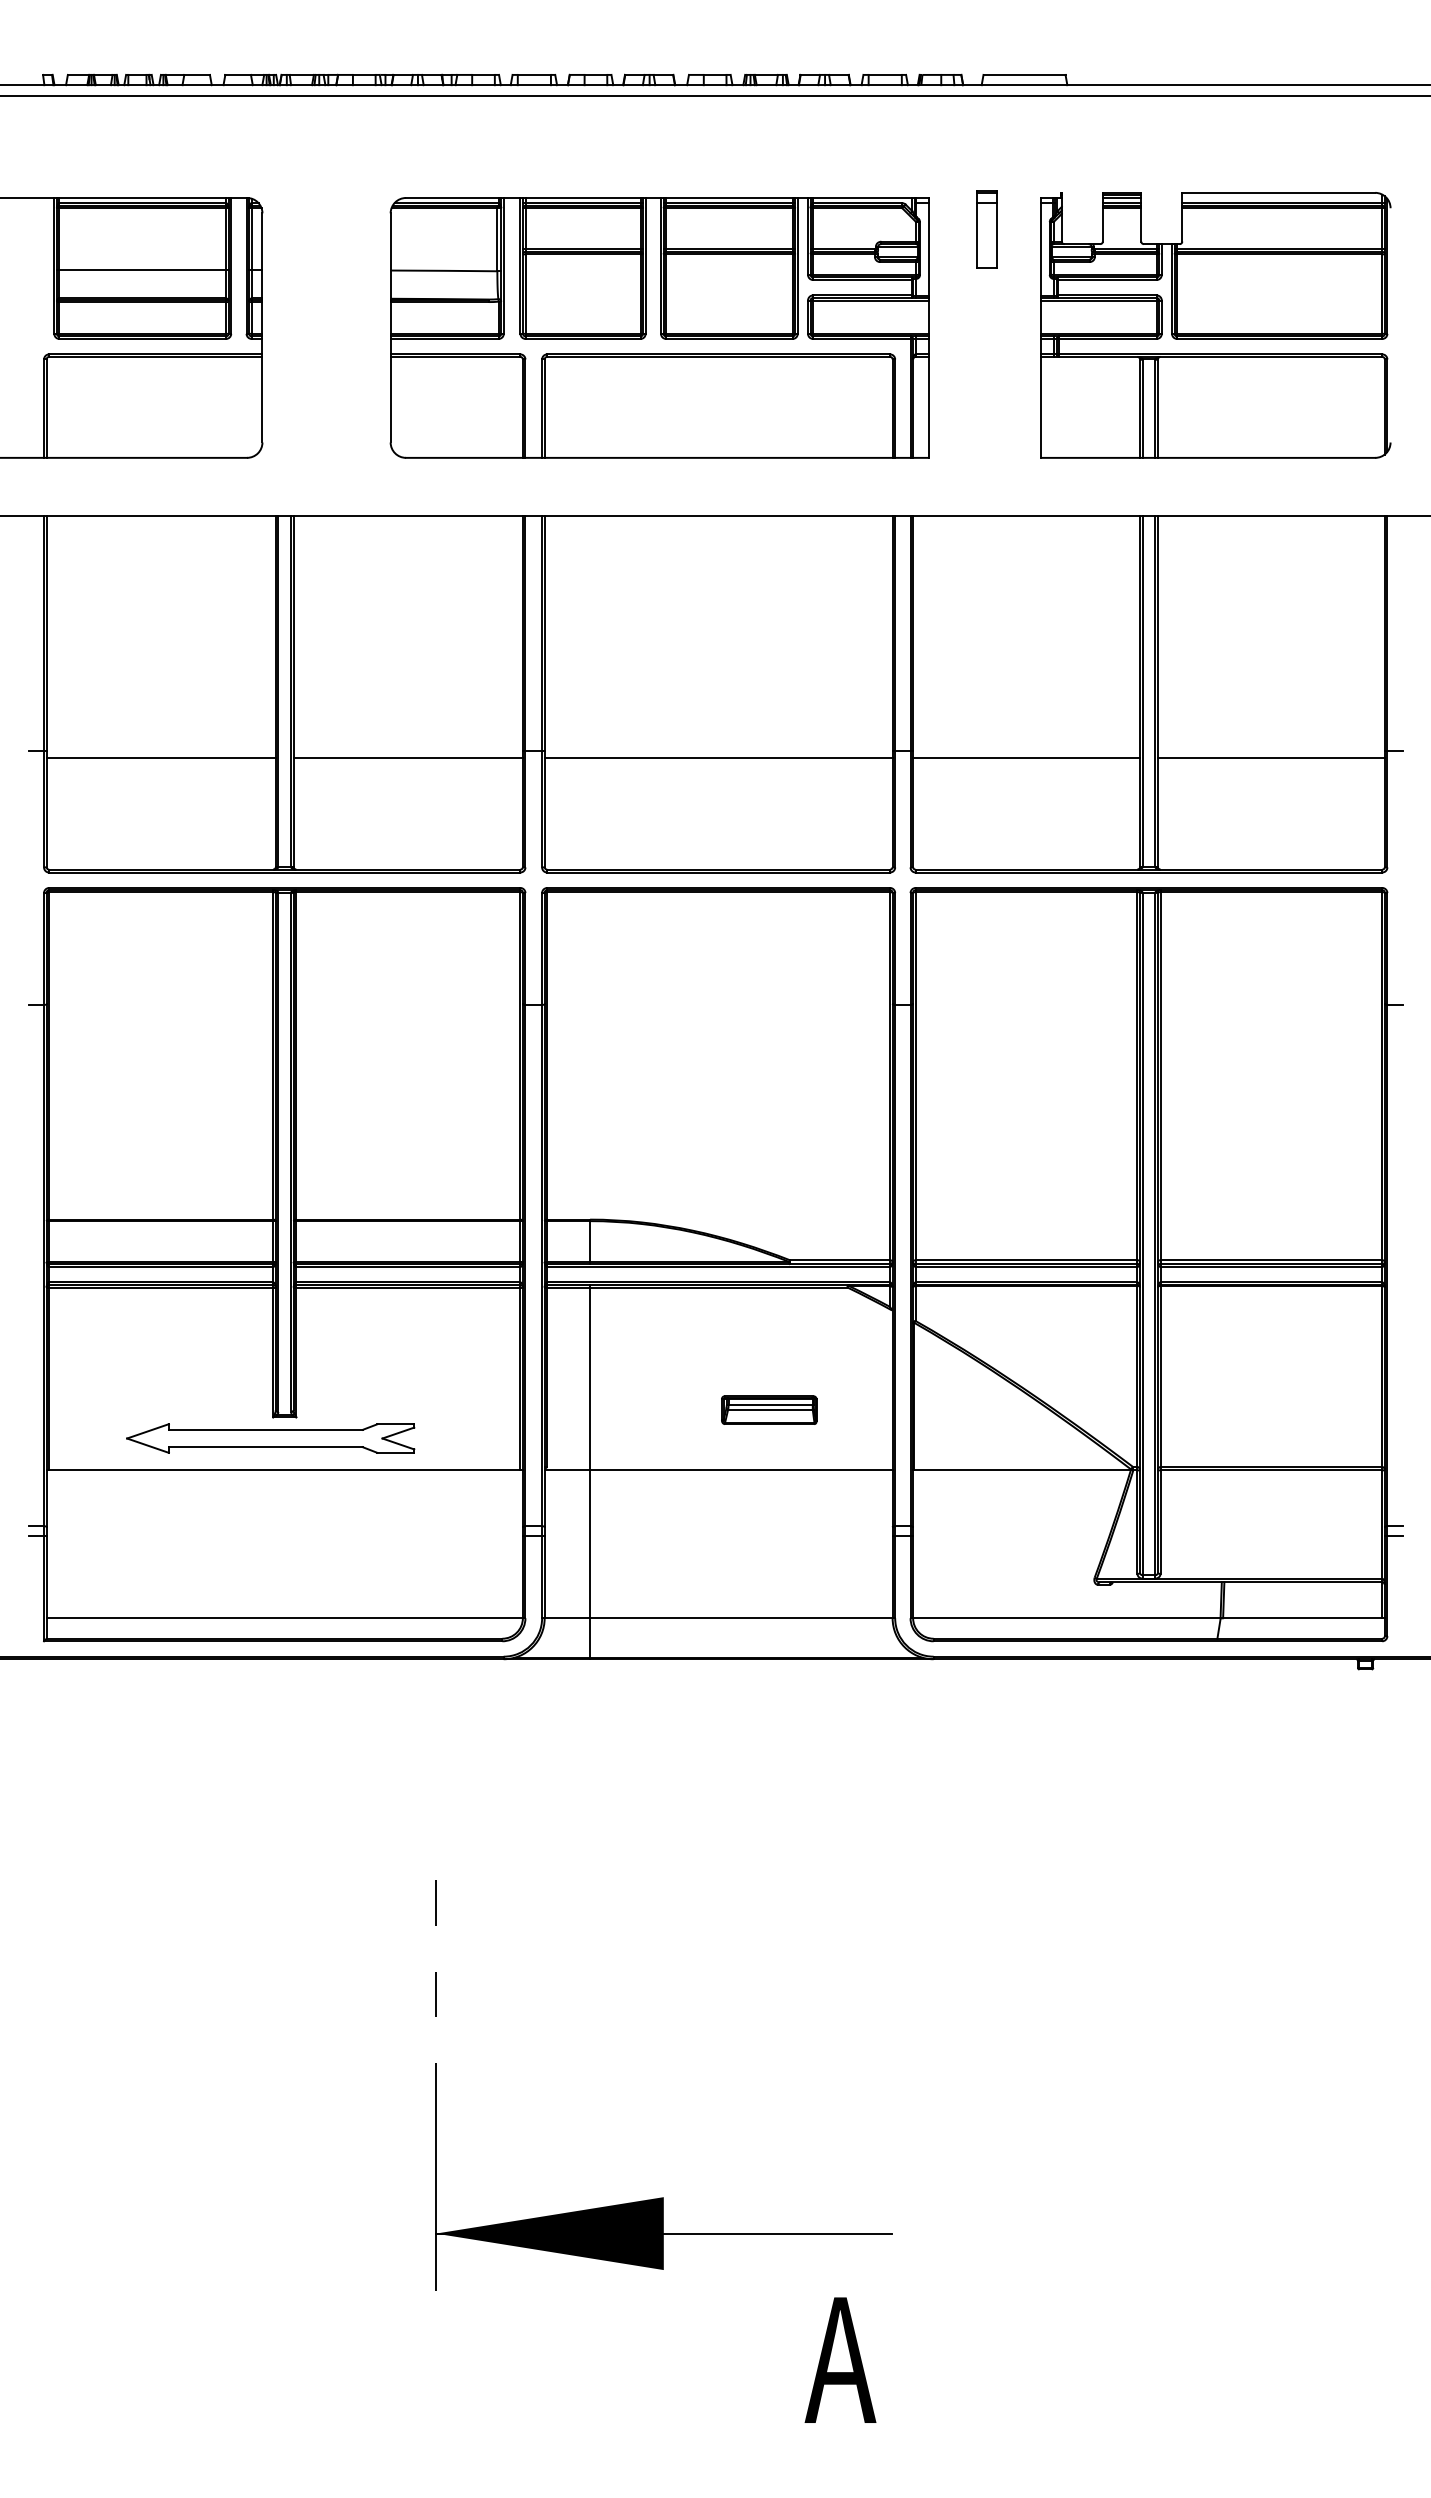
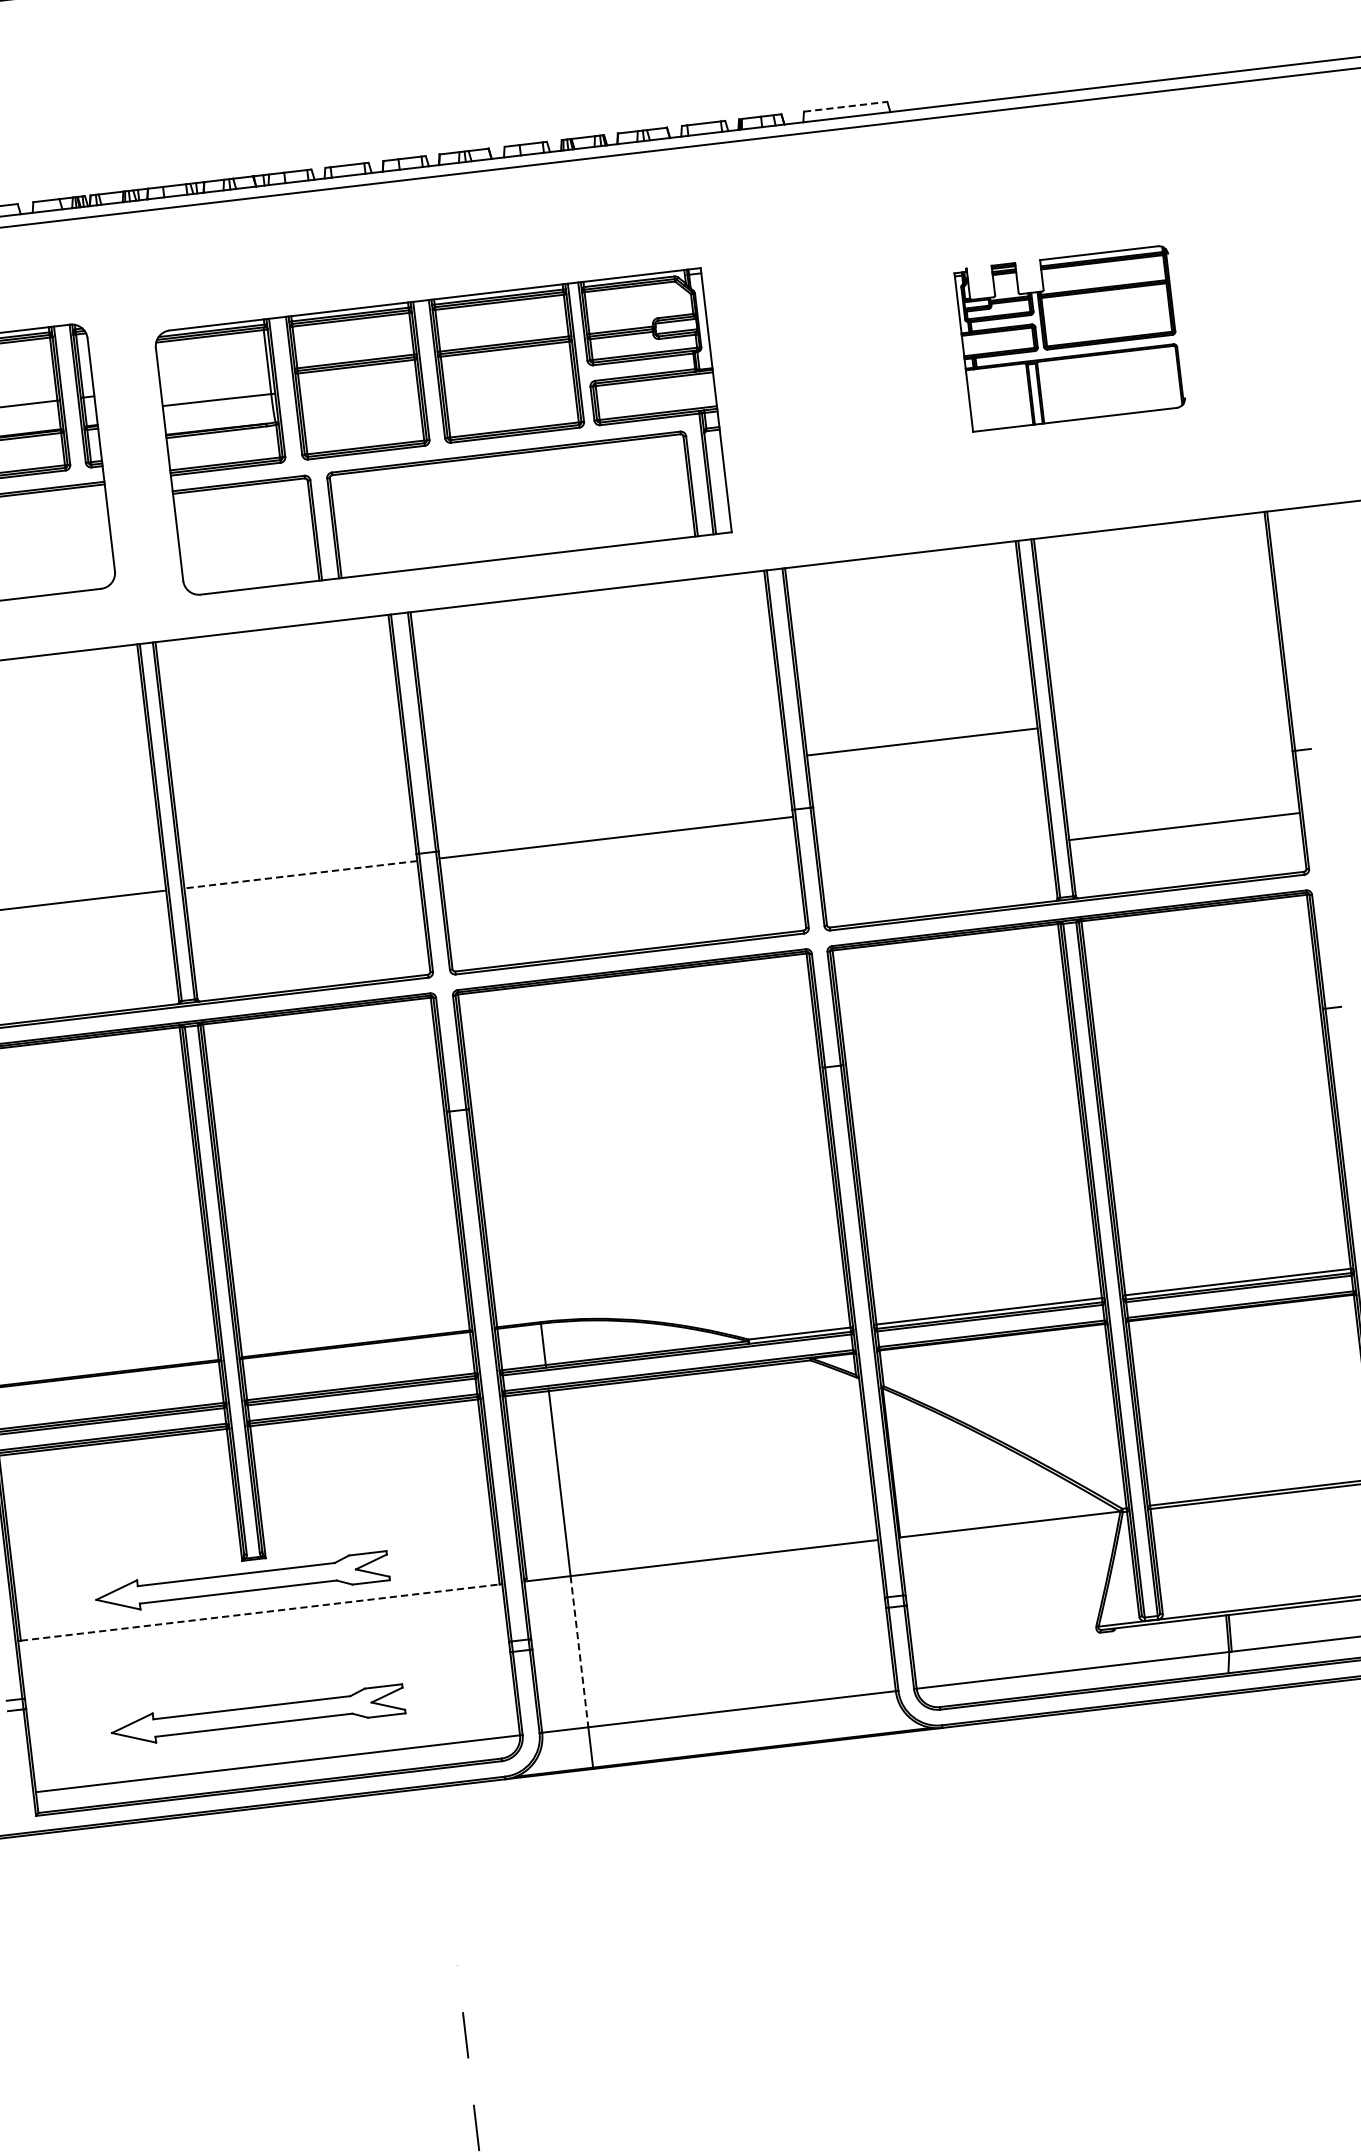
line: (1025, 74) -> (846, 106), solid -> dashed
part: (986, 229) -> (825, 268), removed
part: (1215, 325) -> (1069, 338), size x0.6
part: (659, 327) -> (442, 431), moved
line: (408, 758) -> (301, 875), solid -> dashed
line: (1026, 758) -> (922, 742), moved
line: (1270, 758) -> (1183, 827), moved
part: (769, 1409) -> (745, 1493), removed
line: (284, 1469) -> (259, 1612), solid -> dashed
line: (590, 1544) -> (579, 1652), solid -> dashed
part: (270, 1569) -> (257, 1715), added

